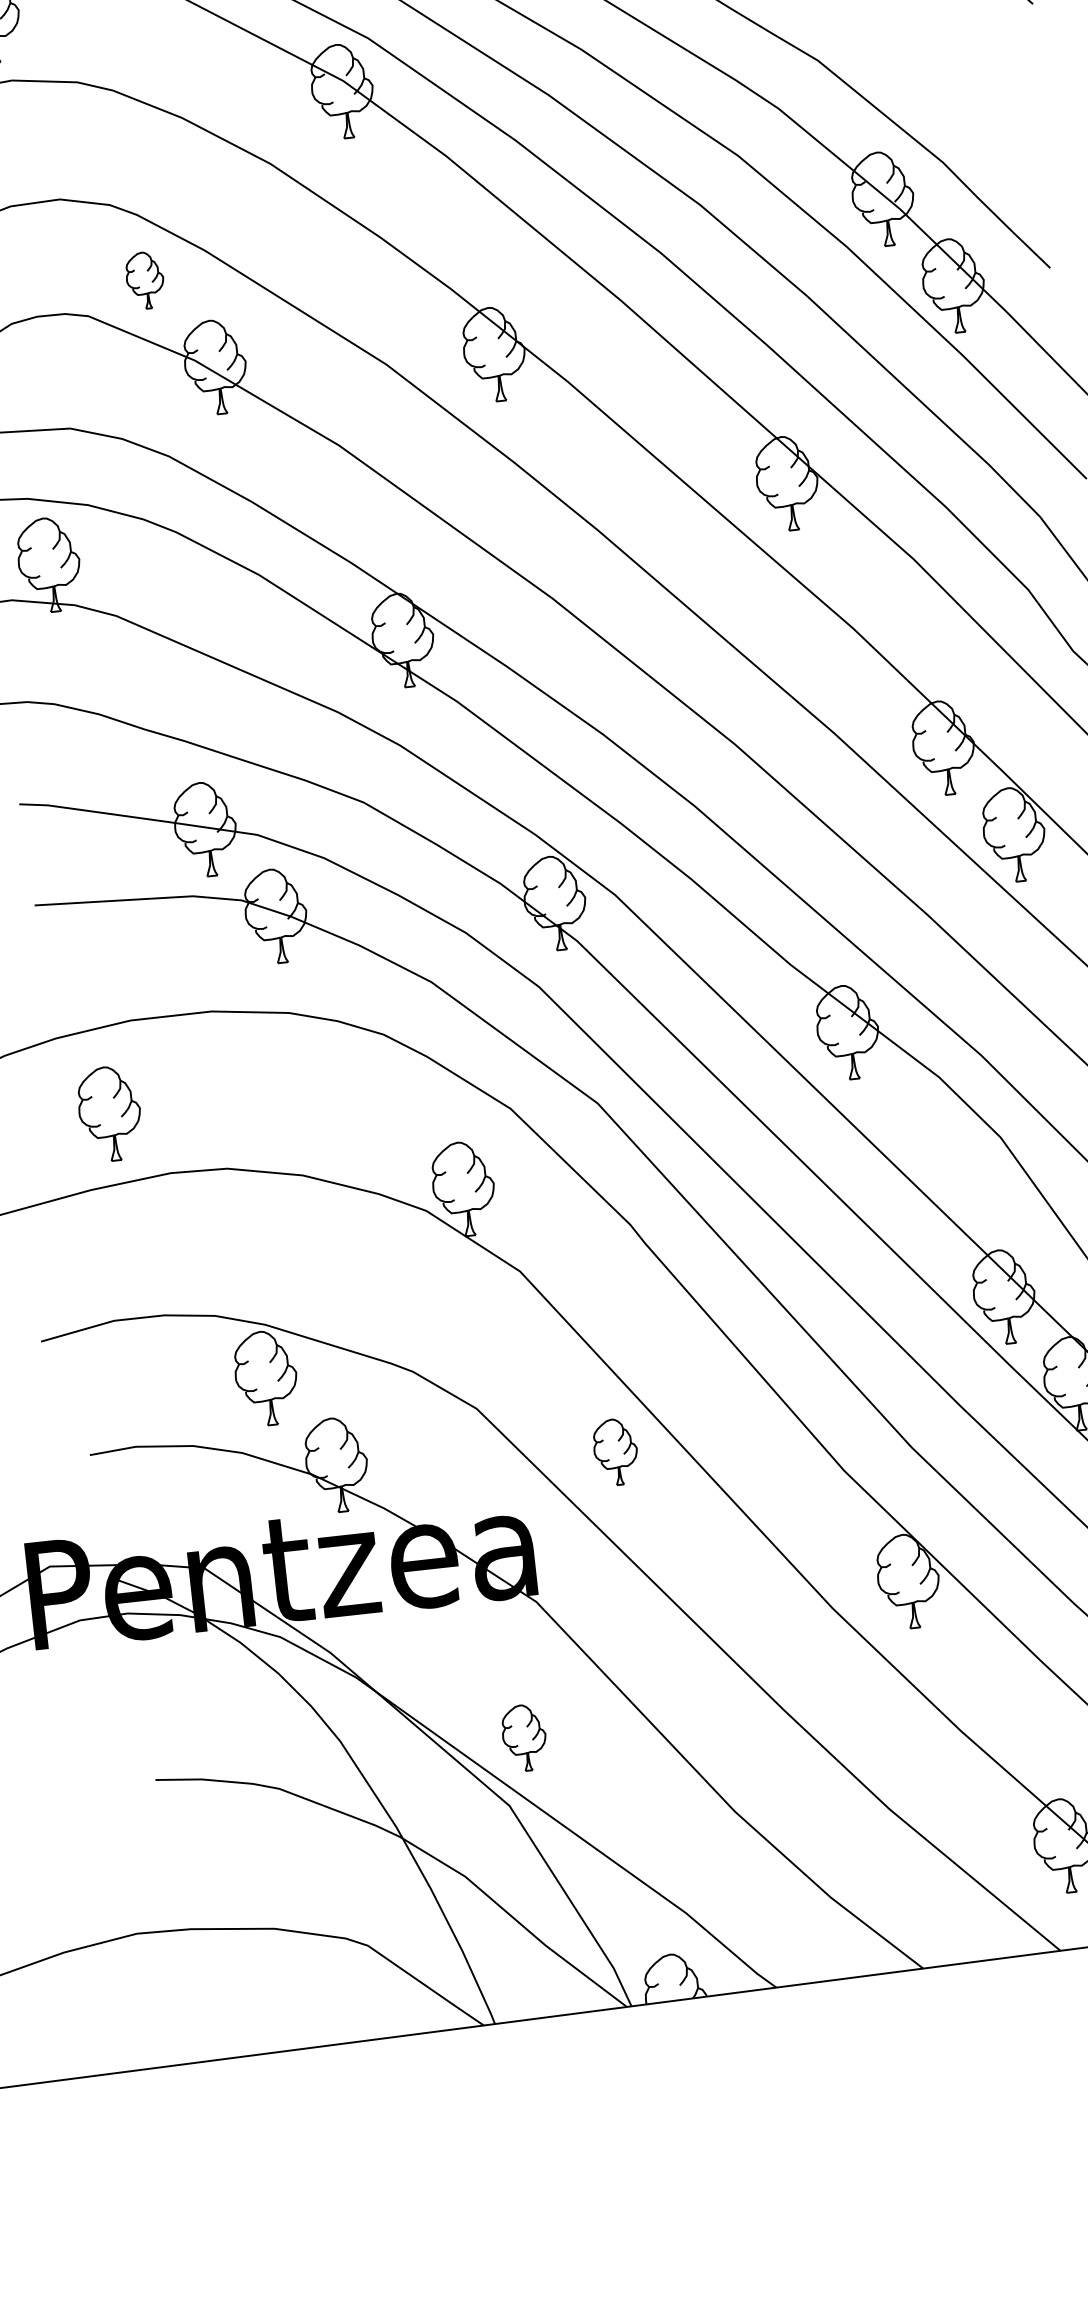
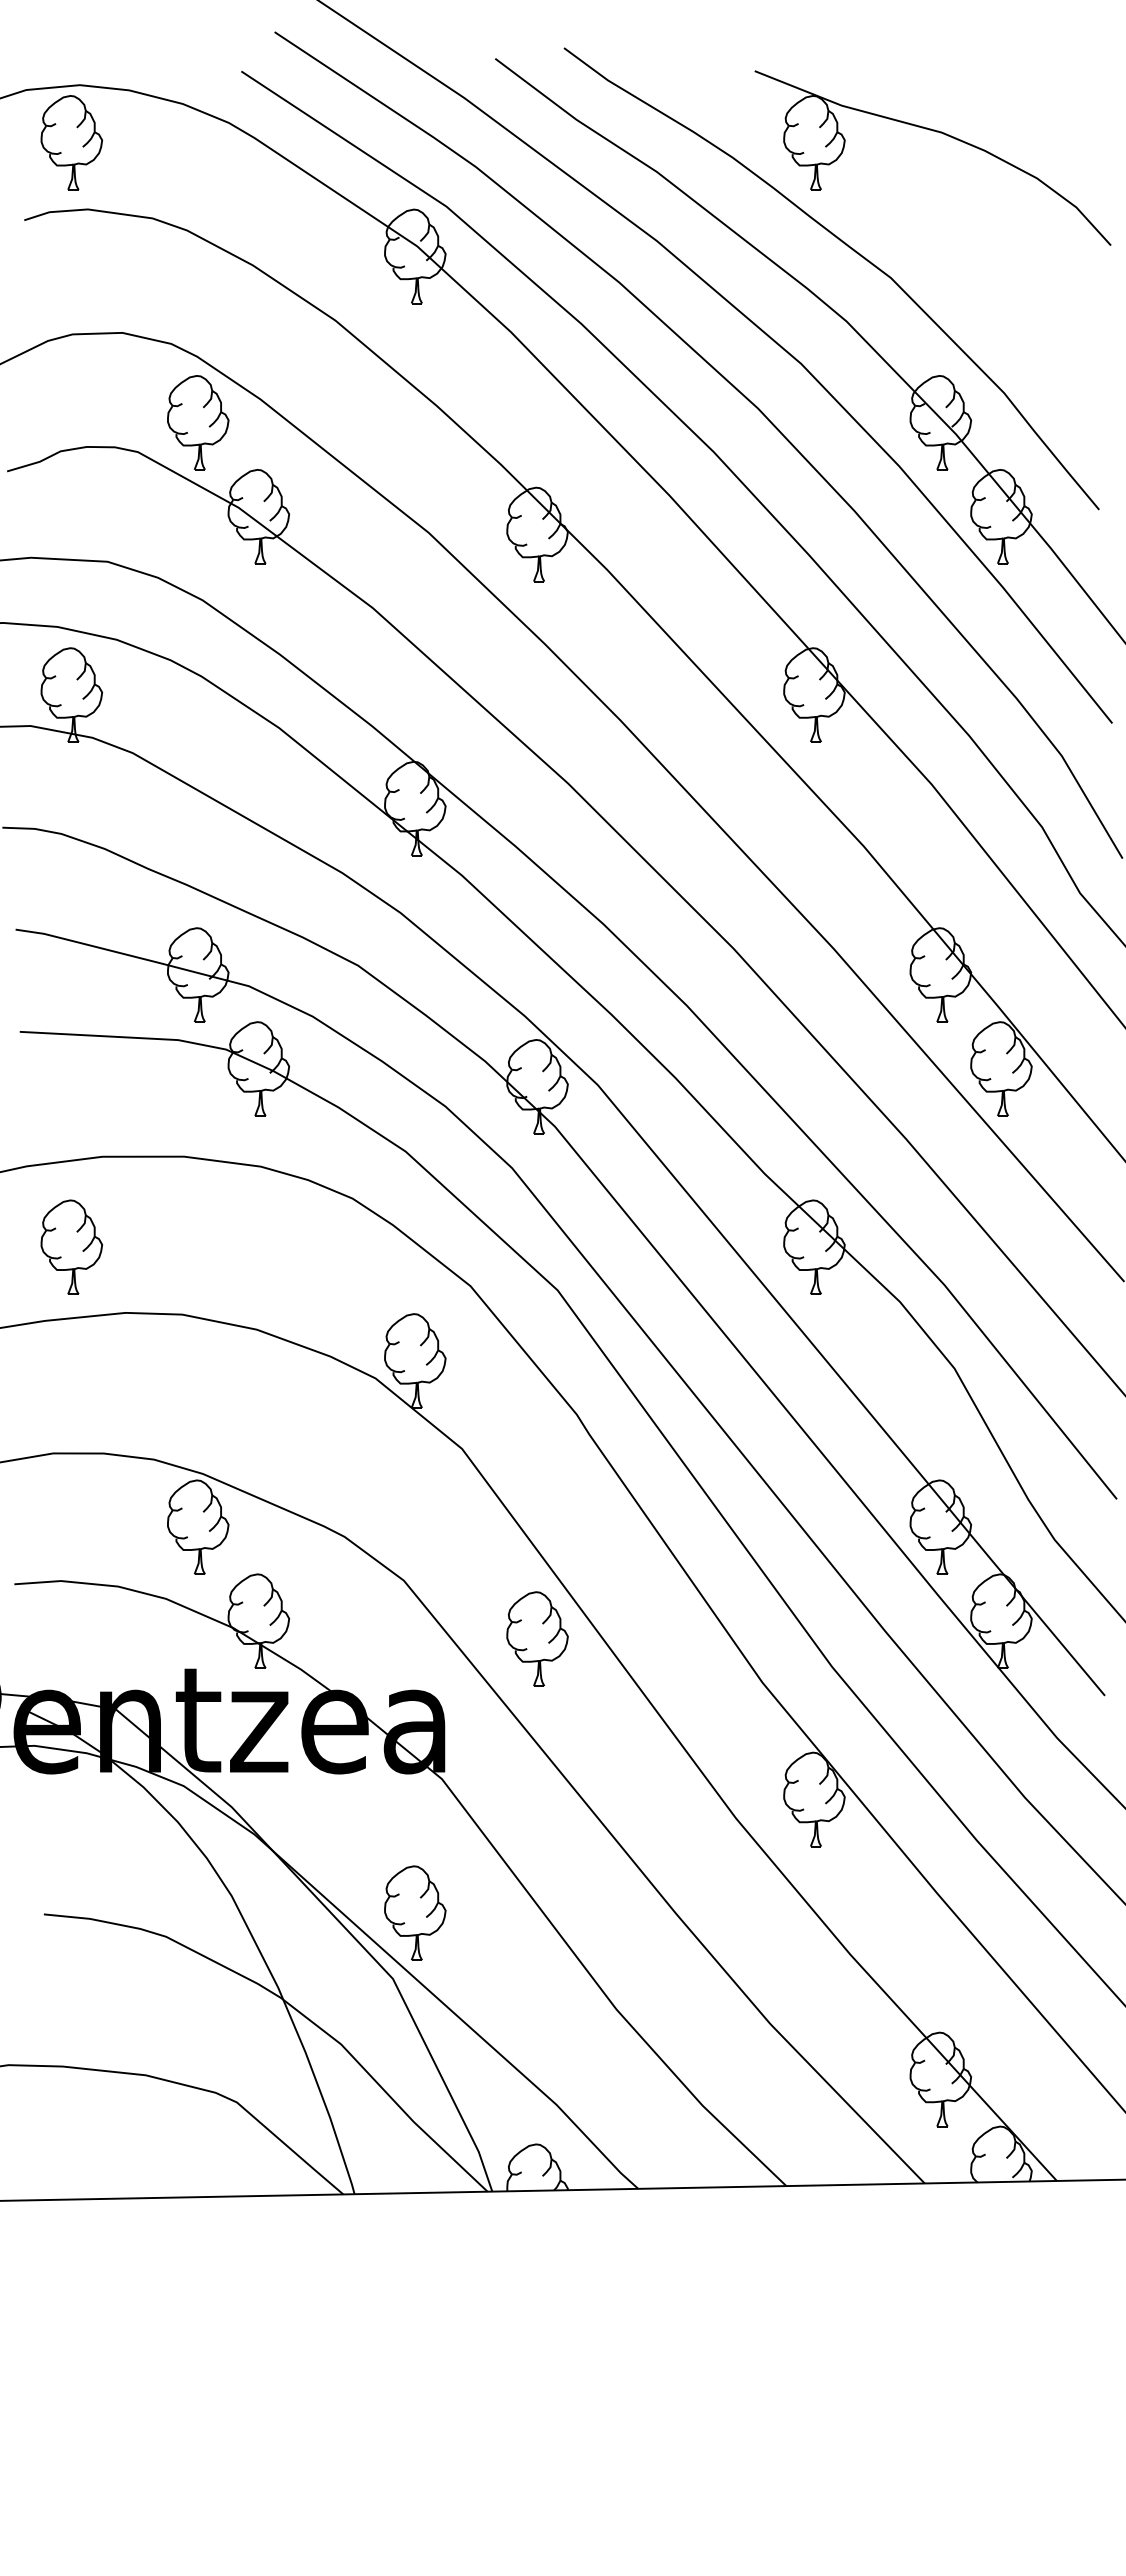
part: (145, 280) -> (198, 422), size x1.67
part: (615, 1451) -> (537, 1638), size x1.43
part: (524, 1737) -> (415, 1912), size x1.43

